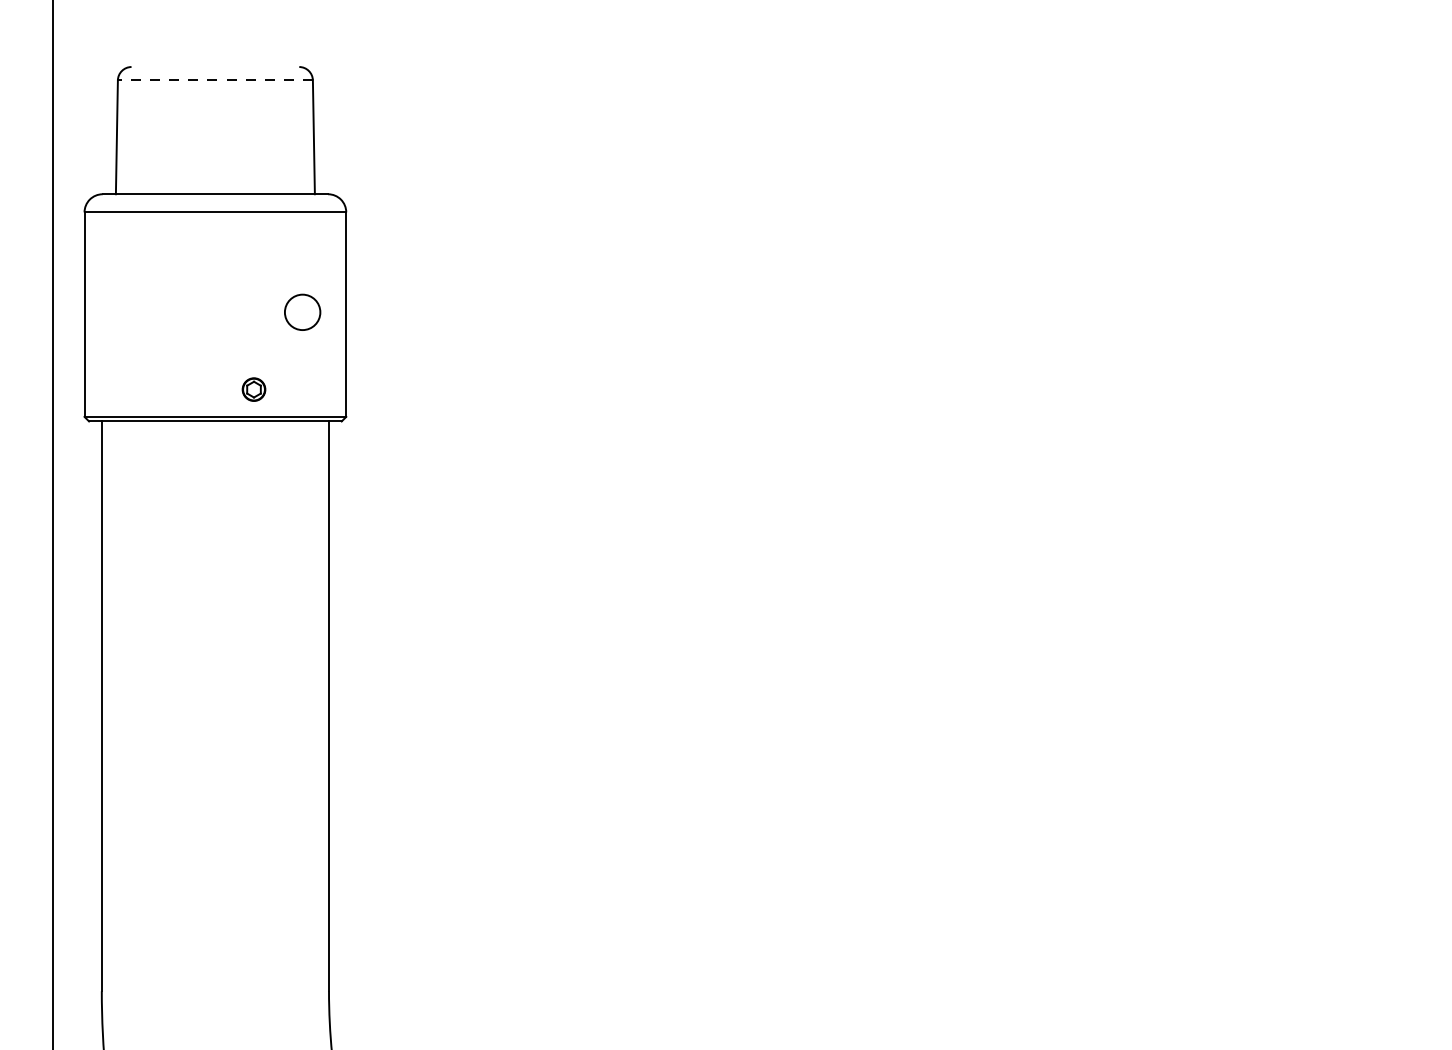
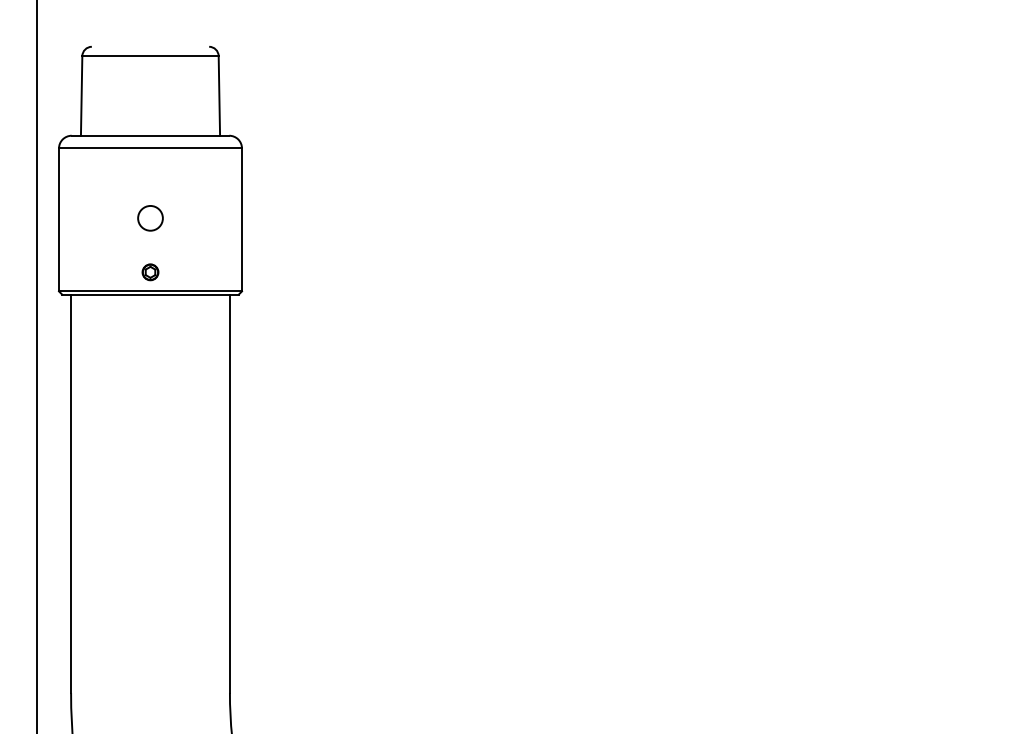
line: (215, 80) -> (150, 56), dashed -> solid
circle: (302, 312) -> (150, 218), moved
part: (254, 389) -> (150, 272), moved

